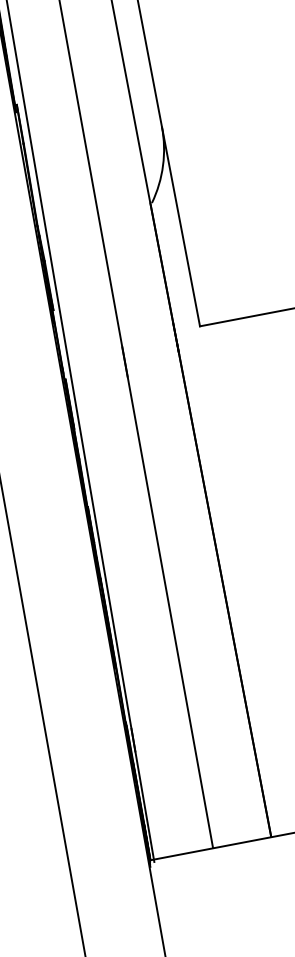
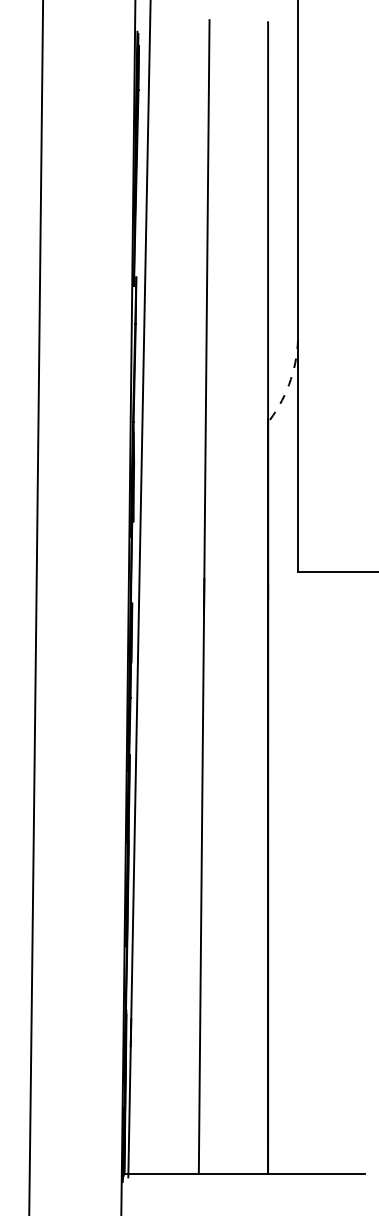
arc: (162, 165) -> (290, 379), solid -> dashed

